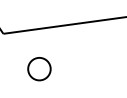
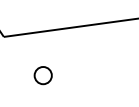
part: (39, 69) -> (43, 75), size x0.7

